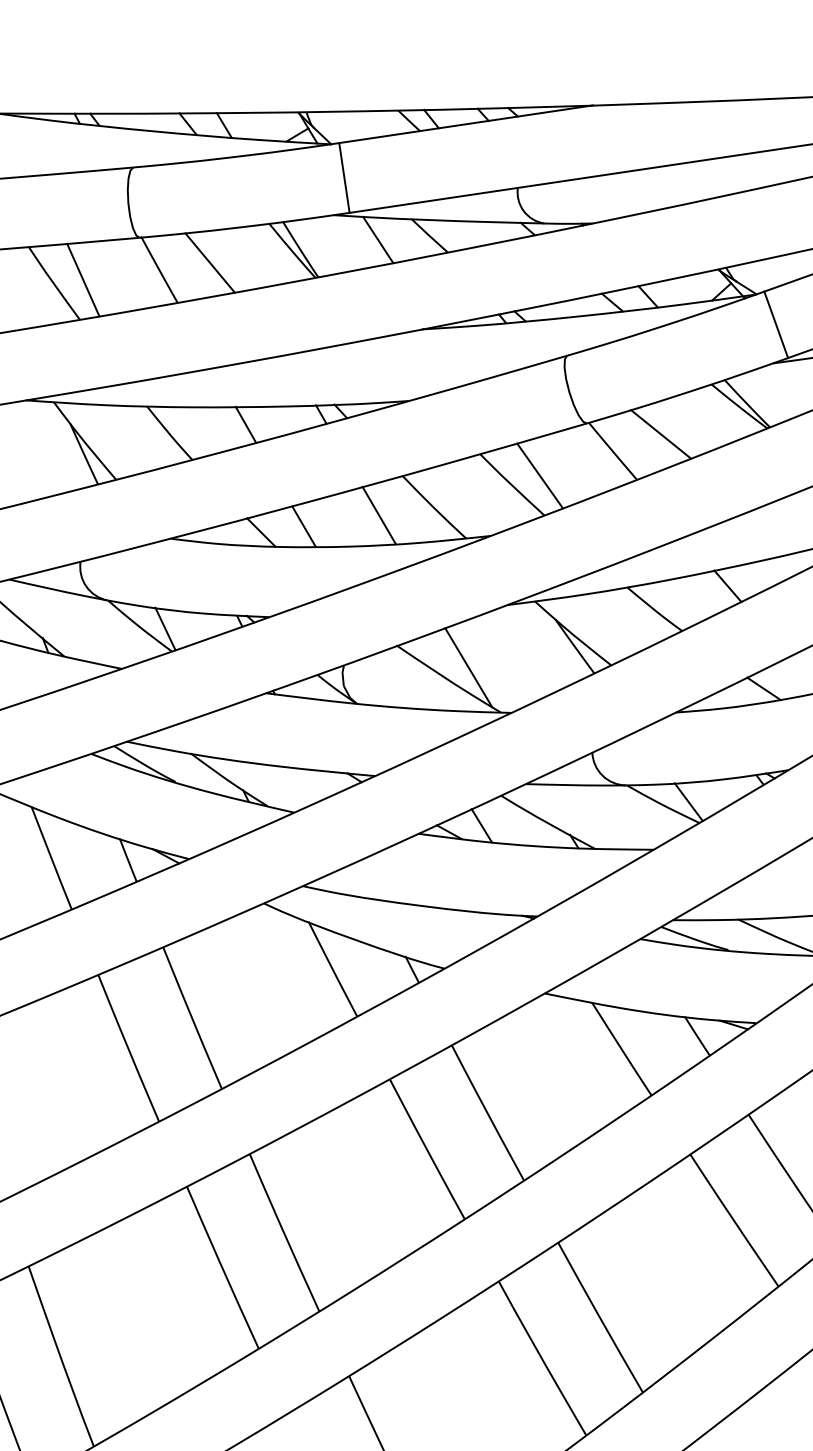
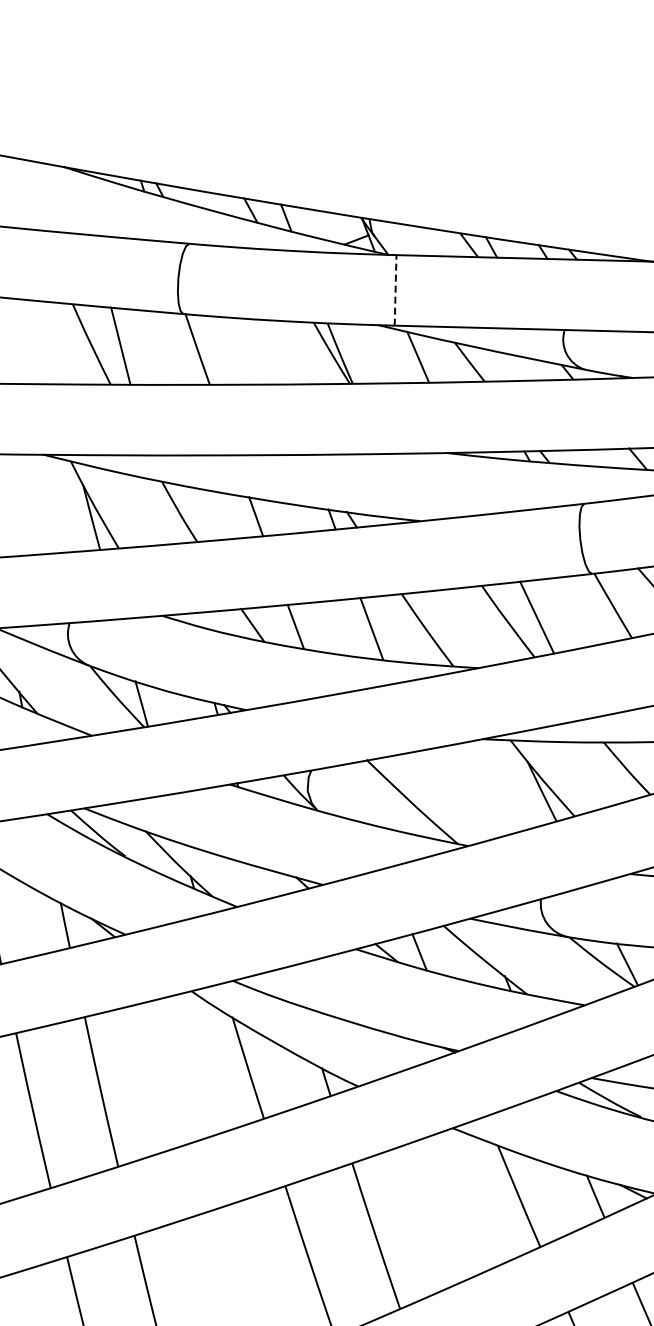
line: (344, 177) -> (395, 289), solid -> dashed
line: (209, 262) -> (248, 350), removed
line: (468, 667) -> (433, 793), removed

